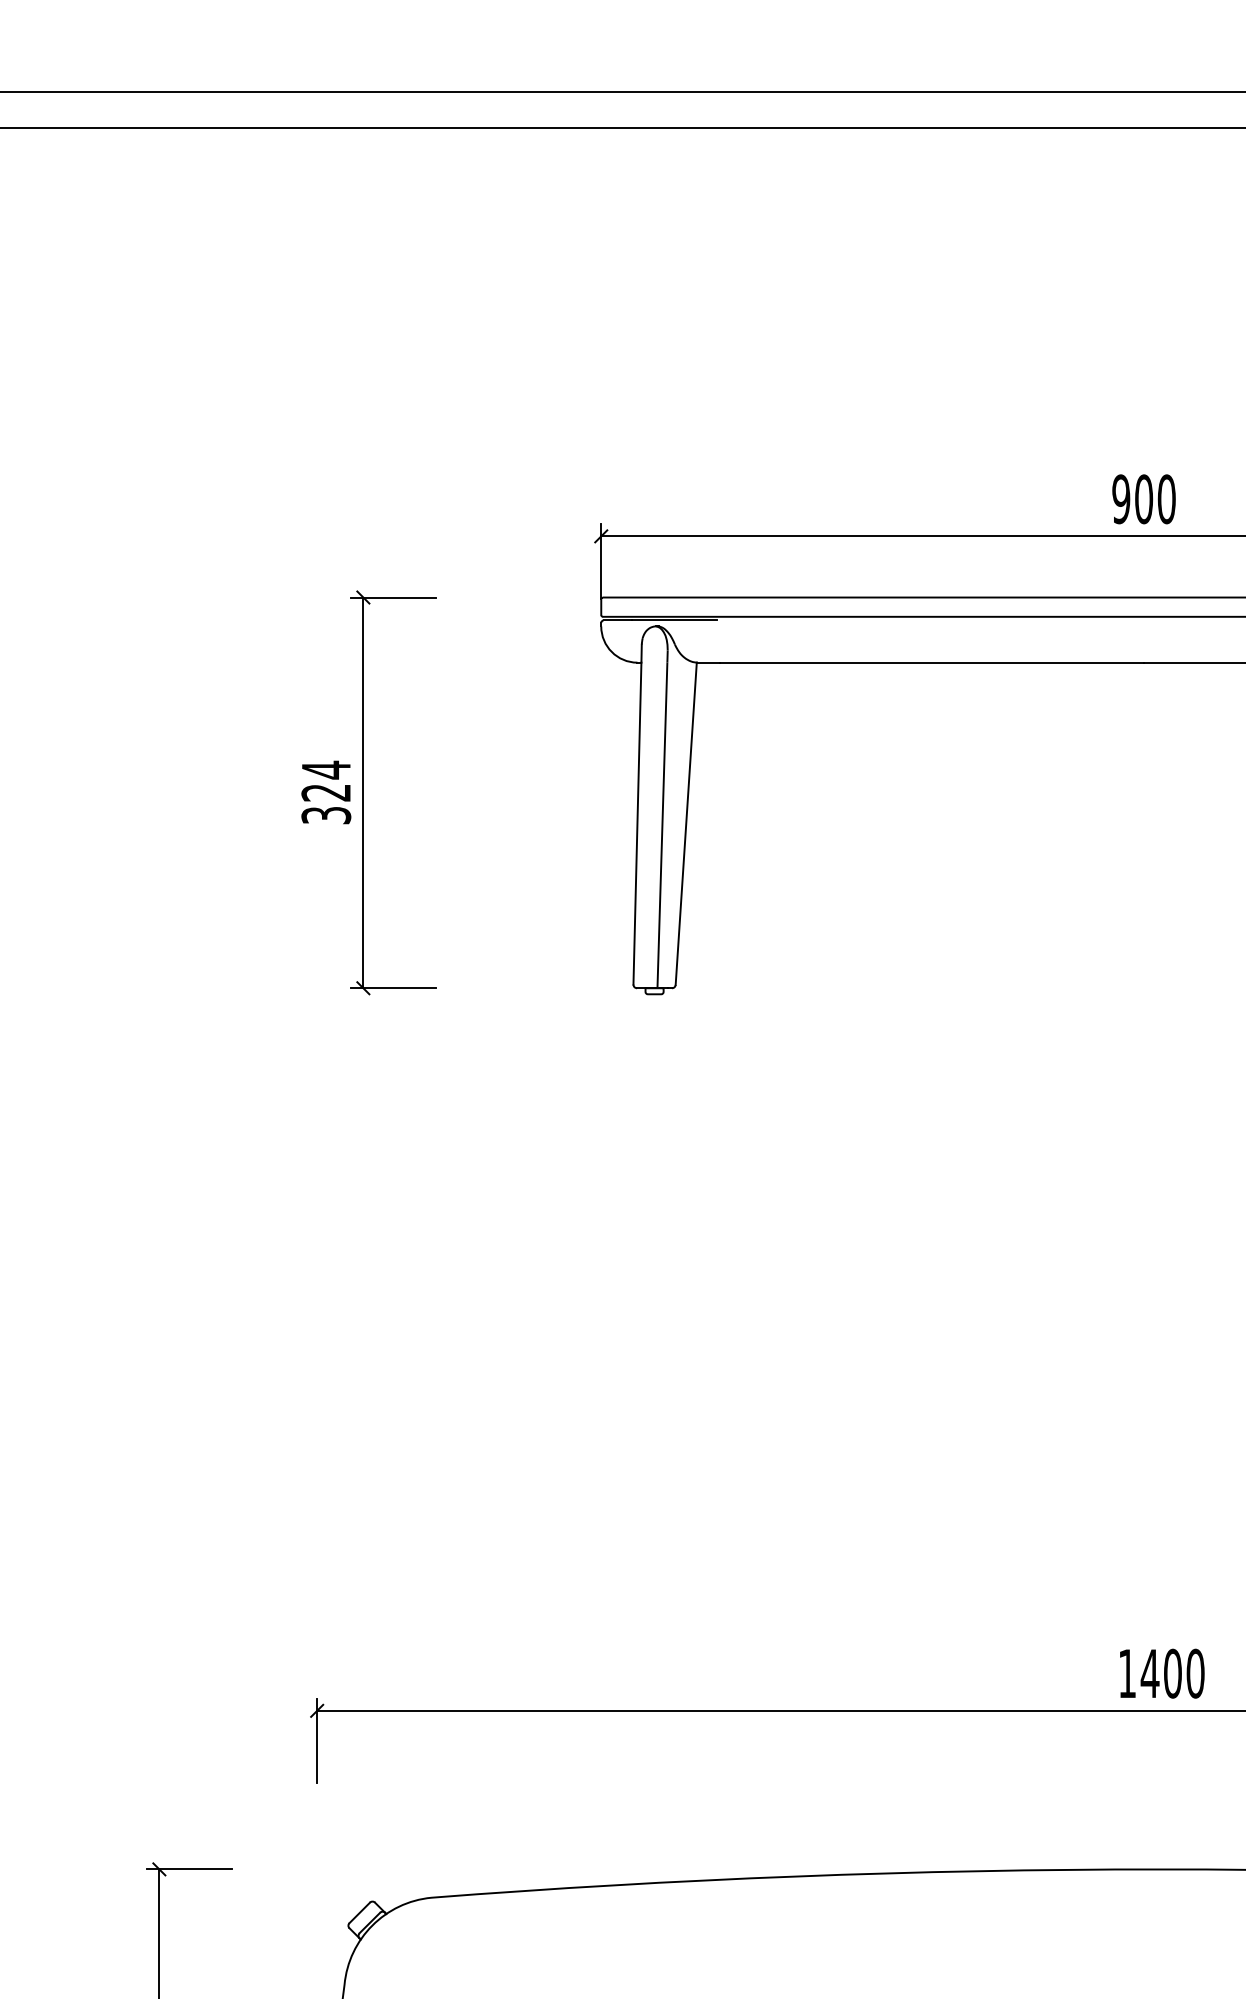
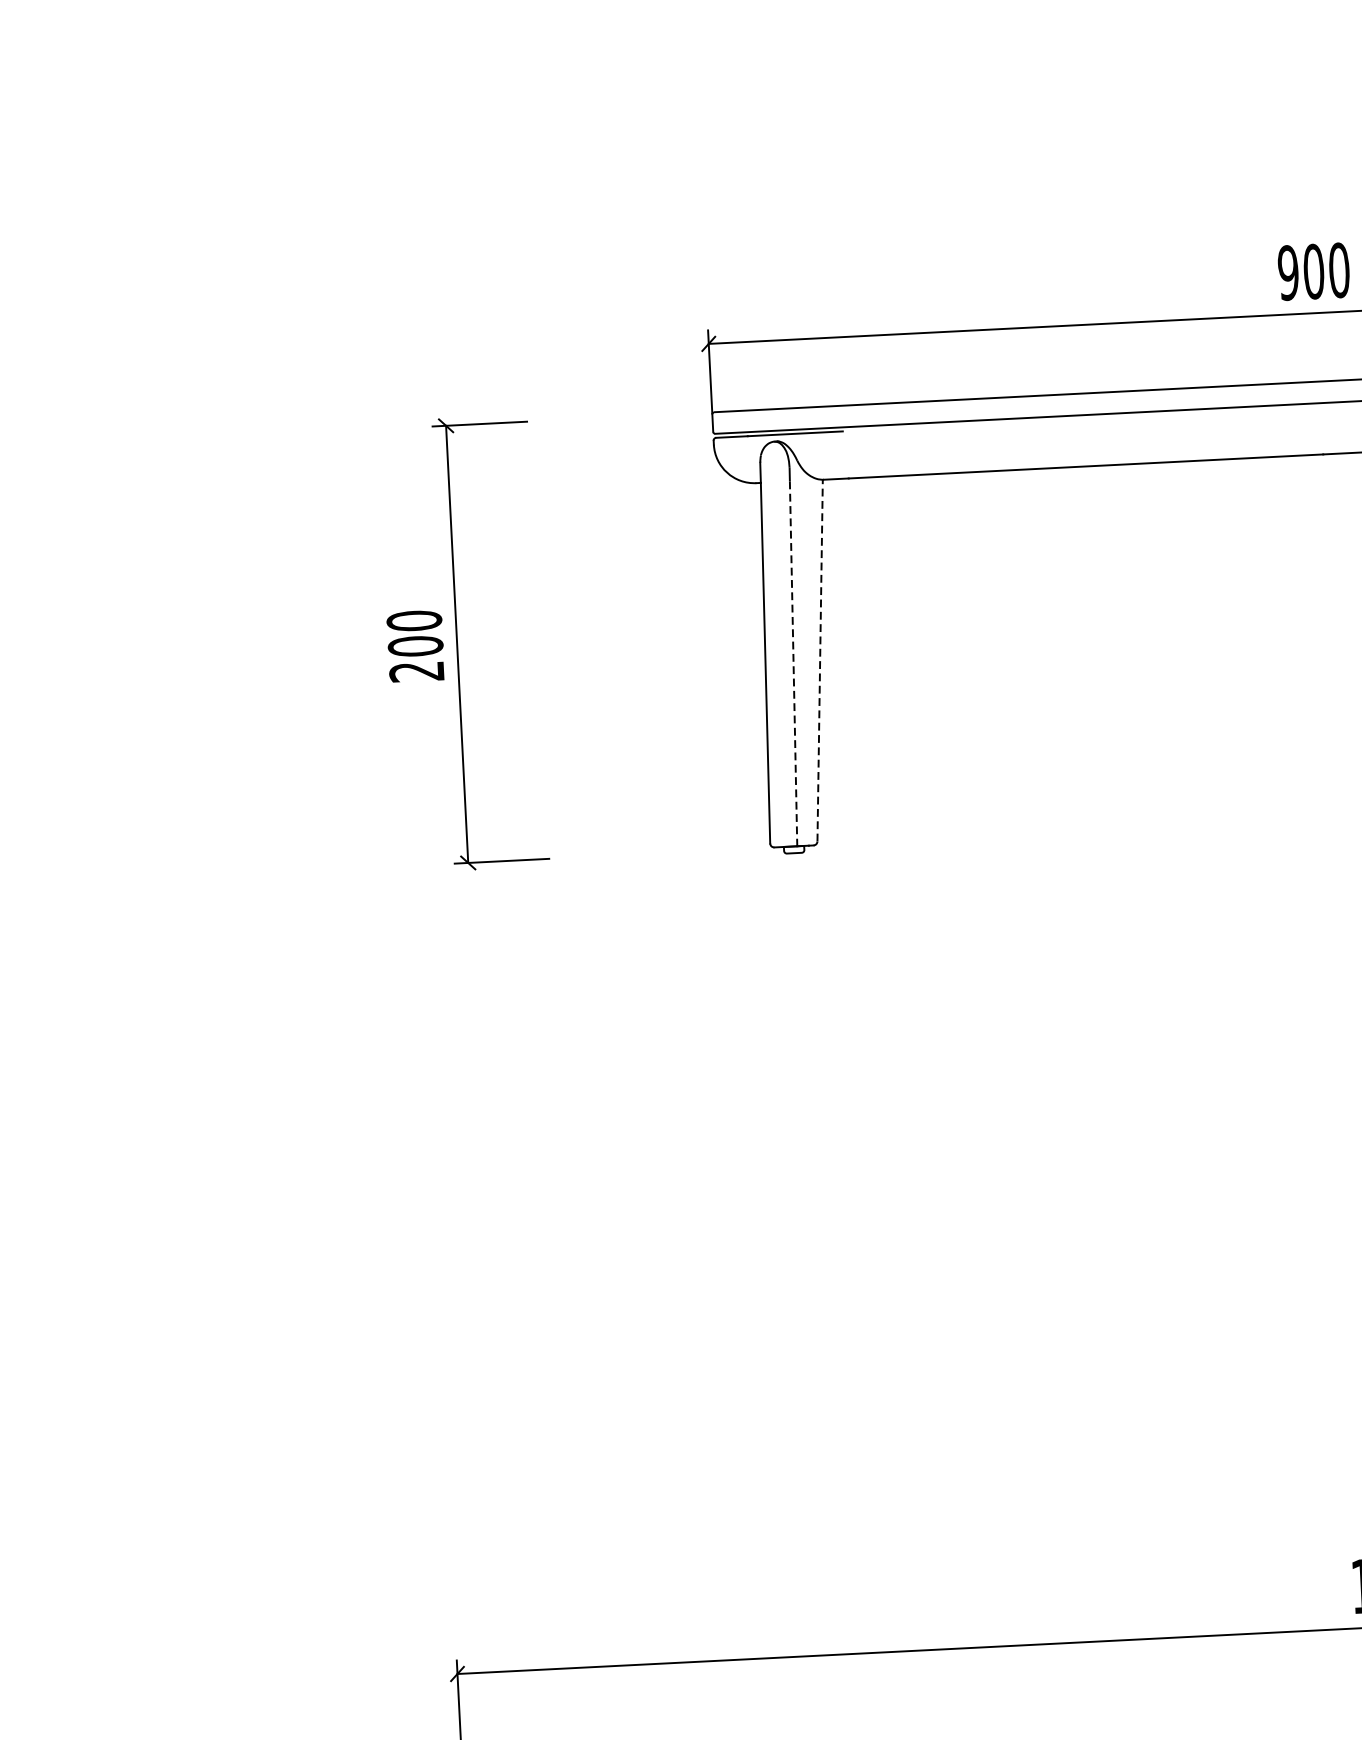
text: (326, 792) -> (415, 646), 324 -> 200
line: (686, 823) -> (820, 660), solid -> dashed
line: (662, 825) -> (793, 663), solid -> dashed

